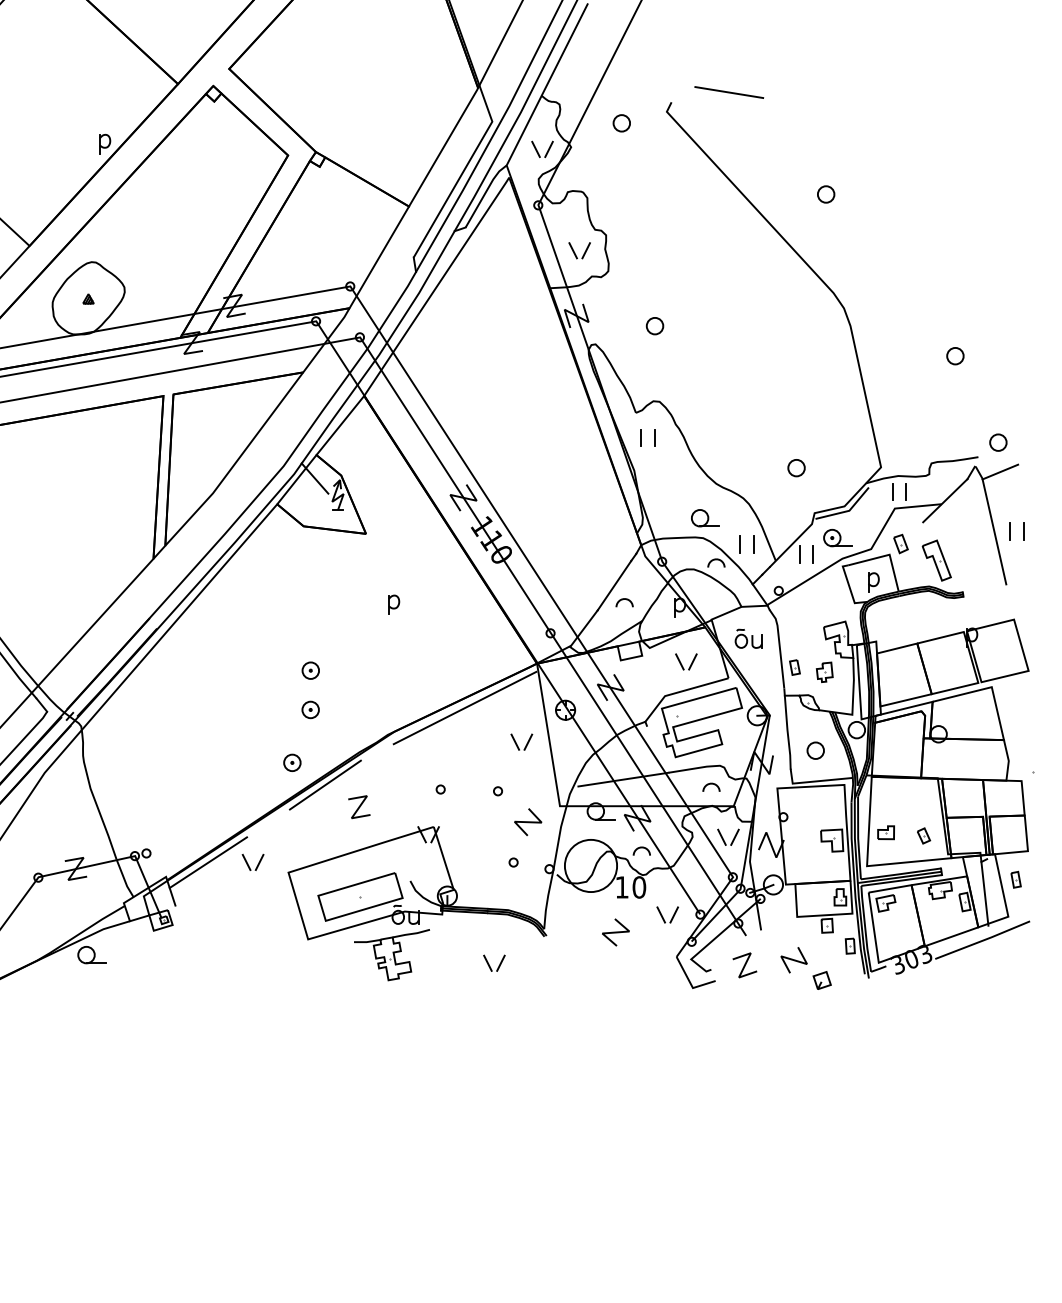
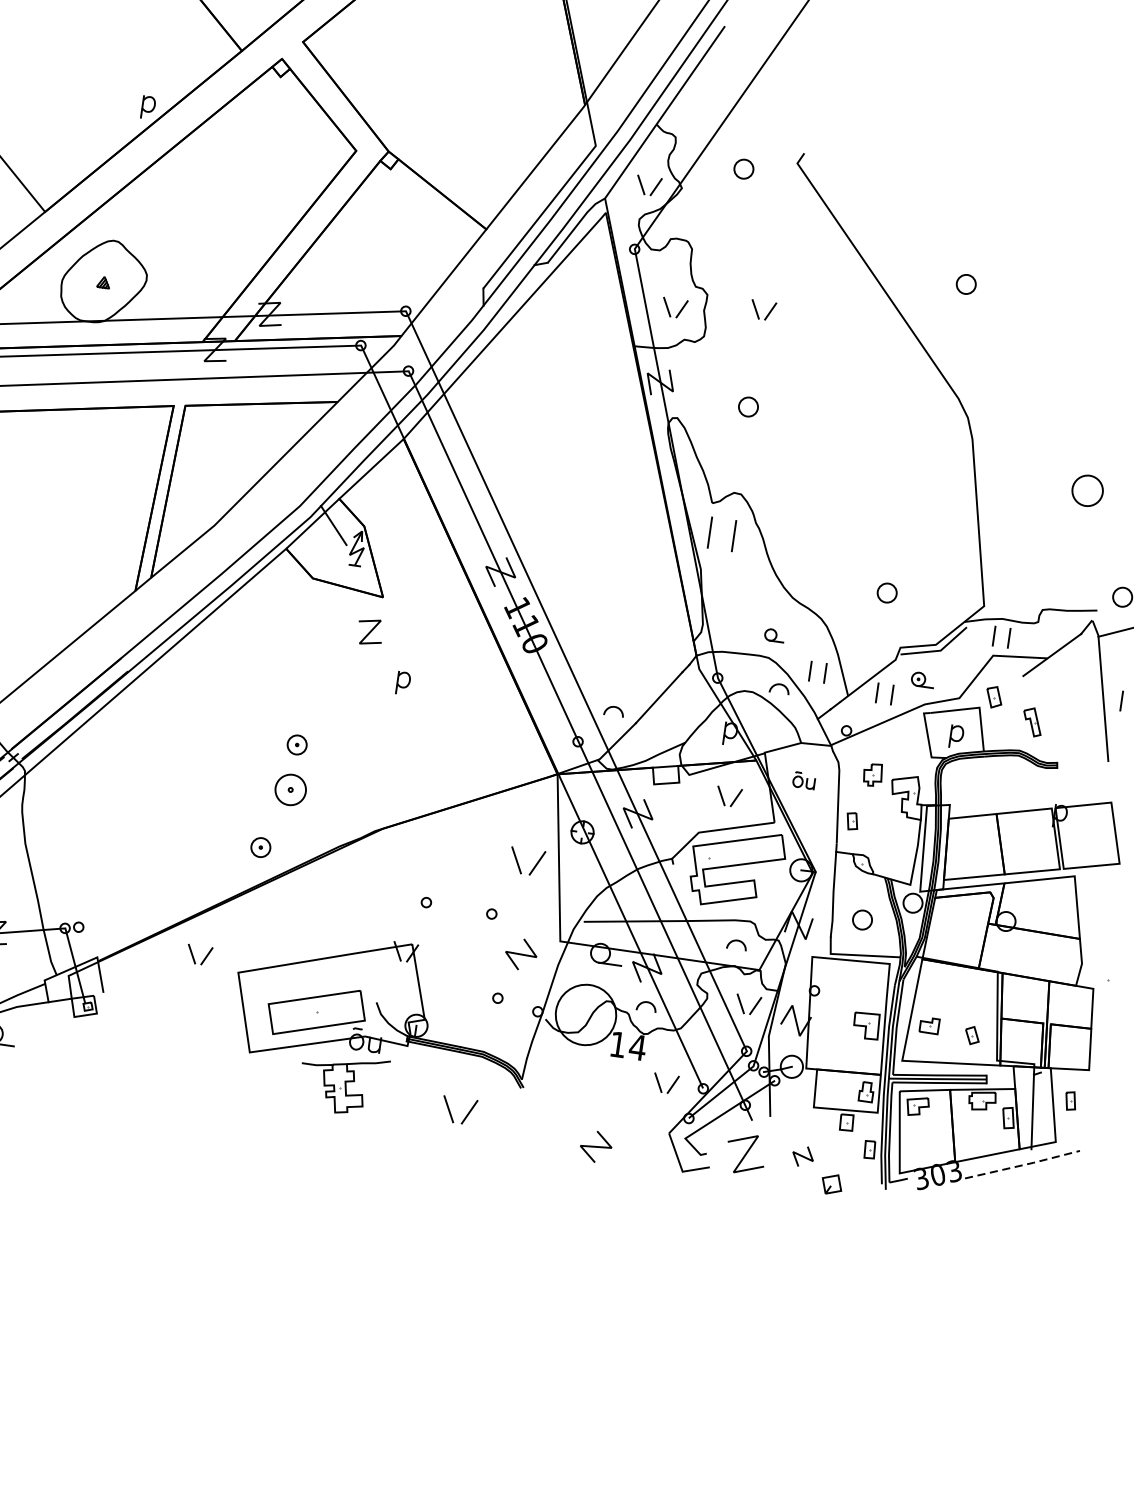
line: (729, 92) -> (872, 151), removed
part: (655, 241) -> (763, 310), added
part: (955, 356) -> (1087, 491), size x1.6
part: (647, 437) -> (721, 533), size x1.6
part: (705, 518) -> (774, 635), size x0.6
part: (837, 537) -> (922, 679), size x0.7
part: (936, 560) -> (1032, 722), size x0.6
part: (624, 602) -> (614, 710), moved
part: (748, 638) -> (804, 780), size x0.7
part: (824, 671) -> (872, 773), moved
line: (464, 707) -> (467, 812), removed
part: (310, 709) -> (290, 789), size x1.6
part: (521, 741) -> (526, 860), size x1.4
line: (324, 784) -> (294, 877), removed
part: (359, 807) -> (370, 632), moved
line: (208, 862) -> (148, 947), removed
text: (639, 887) -> (638, 1047), 10 -> 14
part: (615, 932) -> (595, 1146), moved
line: (983, 940) -> (1023, 1165), solid -> dashed
part: (793, 960) -> (802, 1156), size x0.7
part: (494, 962) -> (459, 1109), size x1.4
part: (744, 965) -> (745, 1154), size x1.4

